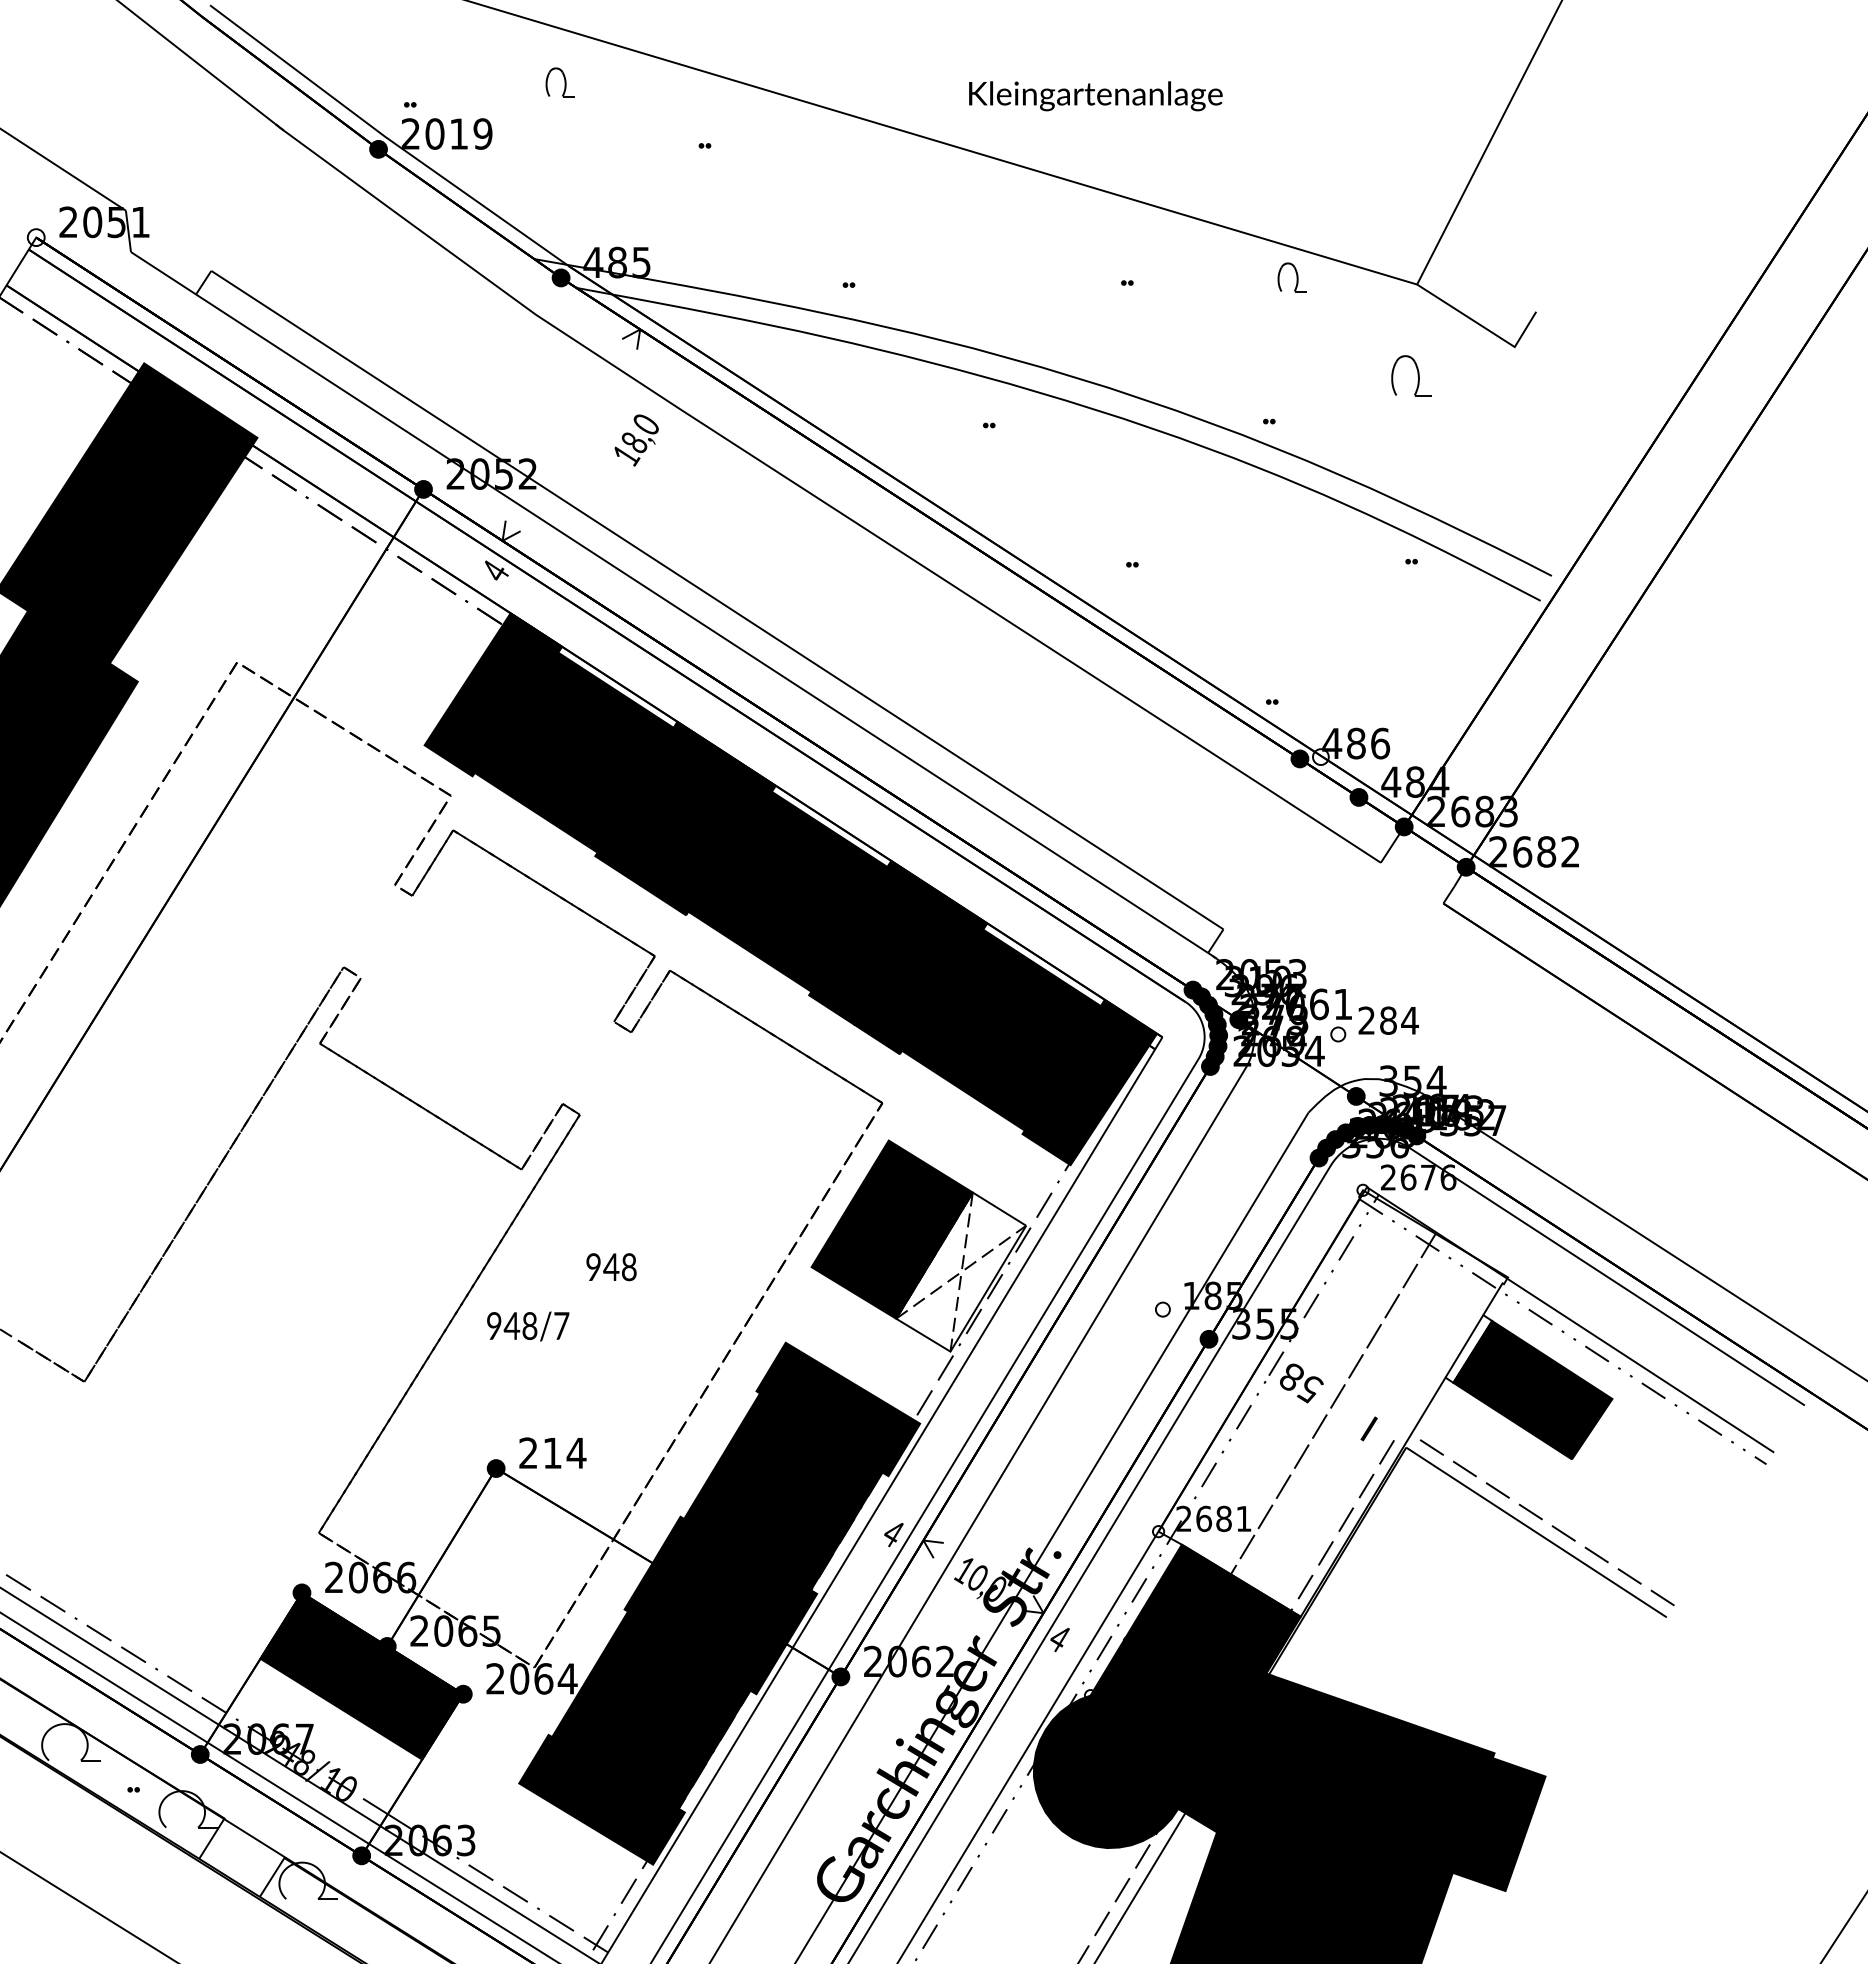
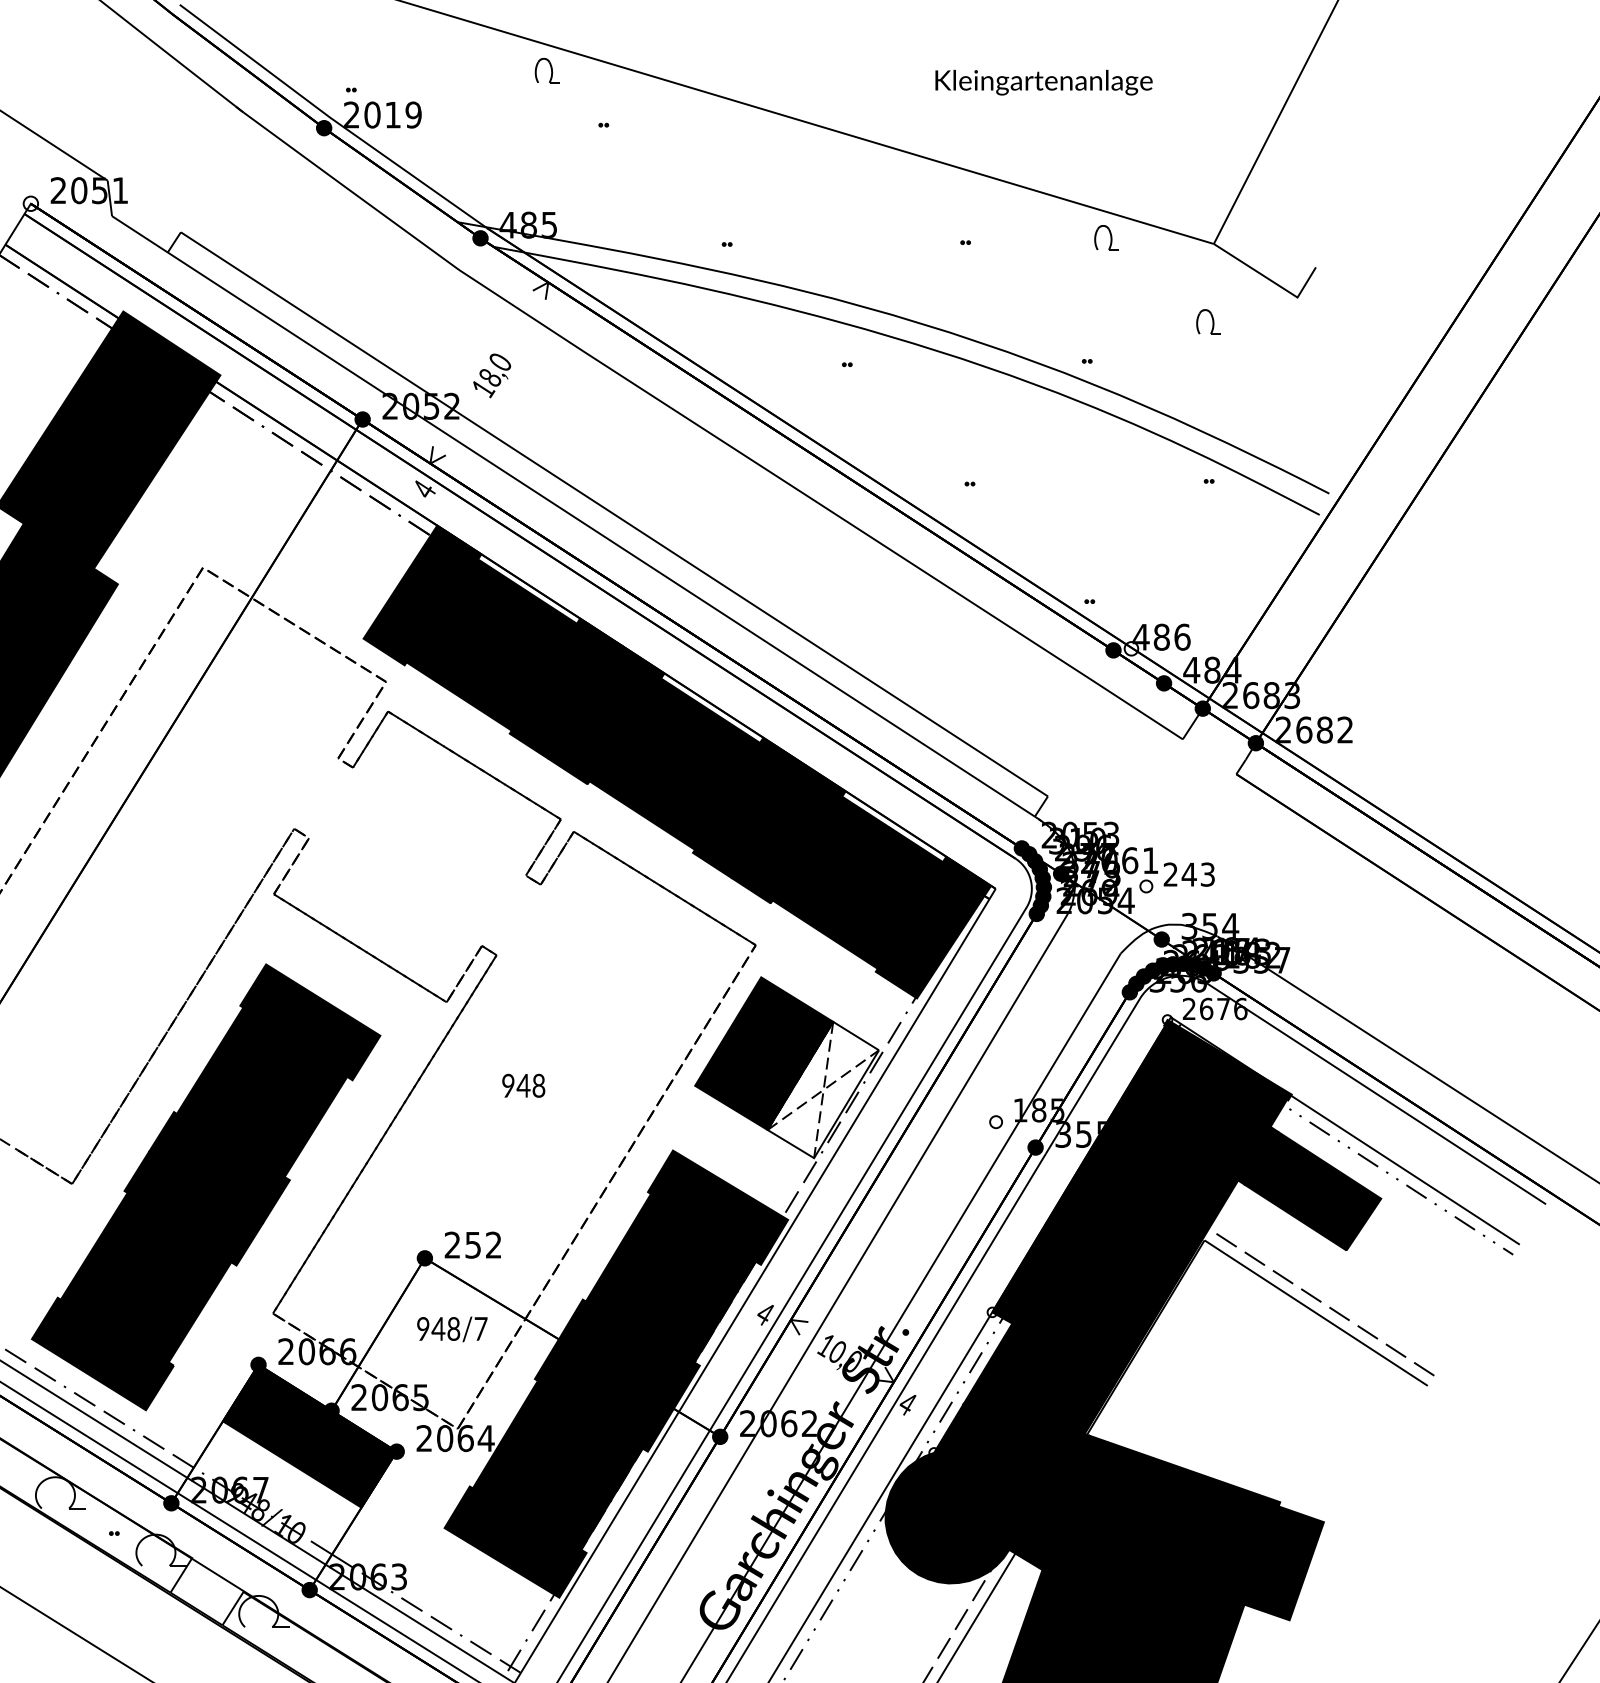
part: (559, 82) -> (546, 70), moved
text: (1095, 96) -> (1043, 82), moved
part: (1410, 375) -> (1208, 321), size x0.71
text: (636, 440) -> (492, 375), moved
text: (1398, 1020) -> (1197, 874), 284 -> 243
text: (528, 1326) -> (452, 1329), moved
part: (240, 1385) -> (205, 1187), added
fill: (1333, 1403) -> (1142, 1202), added
text: (564, 1453) -> (483, 1245), 214 -> 252

